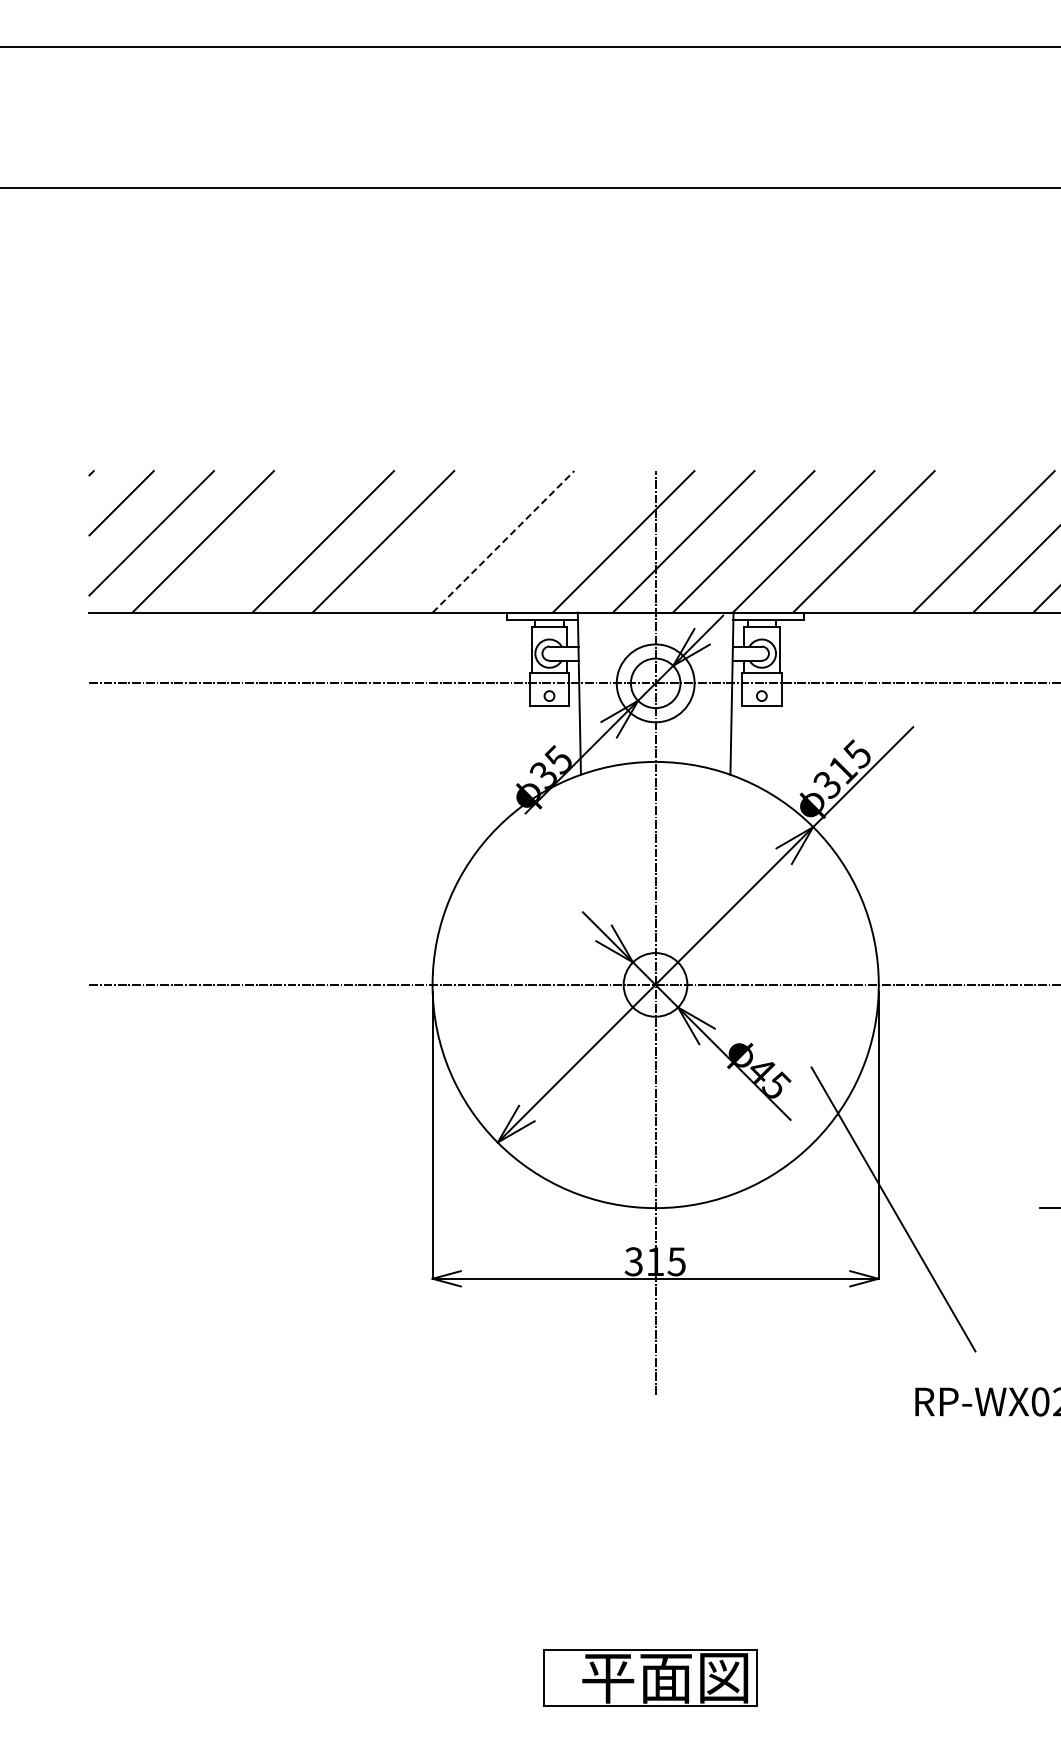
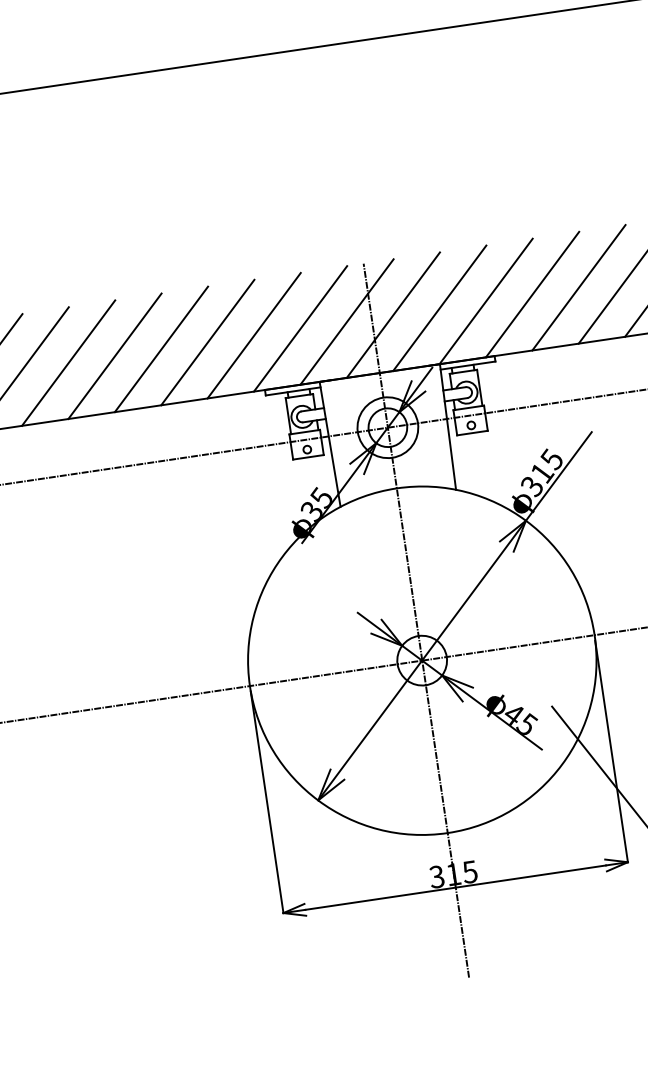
line: (263, 541) -> (68, 362), added
line: (443, 541) -> (207, 342), added
line: (503, 541) -> (254, 335), dashed -> solid
line: (563, 541) -> (300, 328), added
line: (923, 541) -> (578, 287), added

